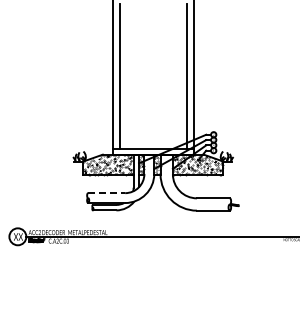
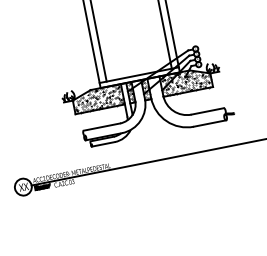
line: (106, 193) -> (101, 127), dashed -> solid

